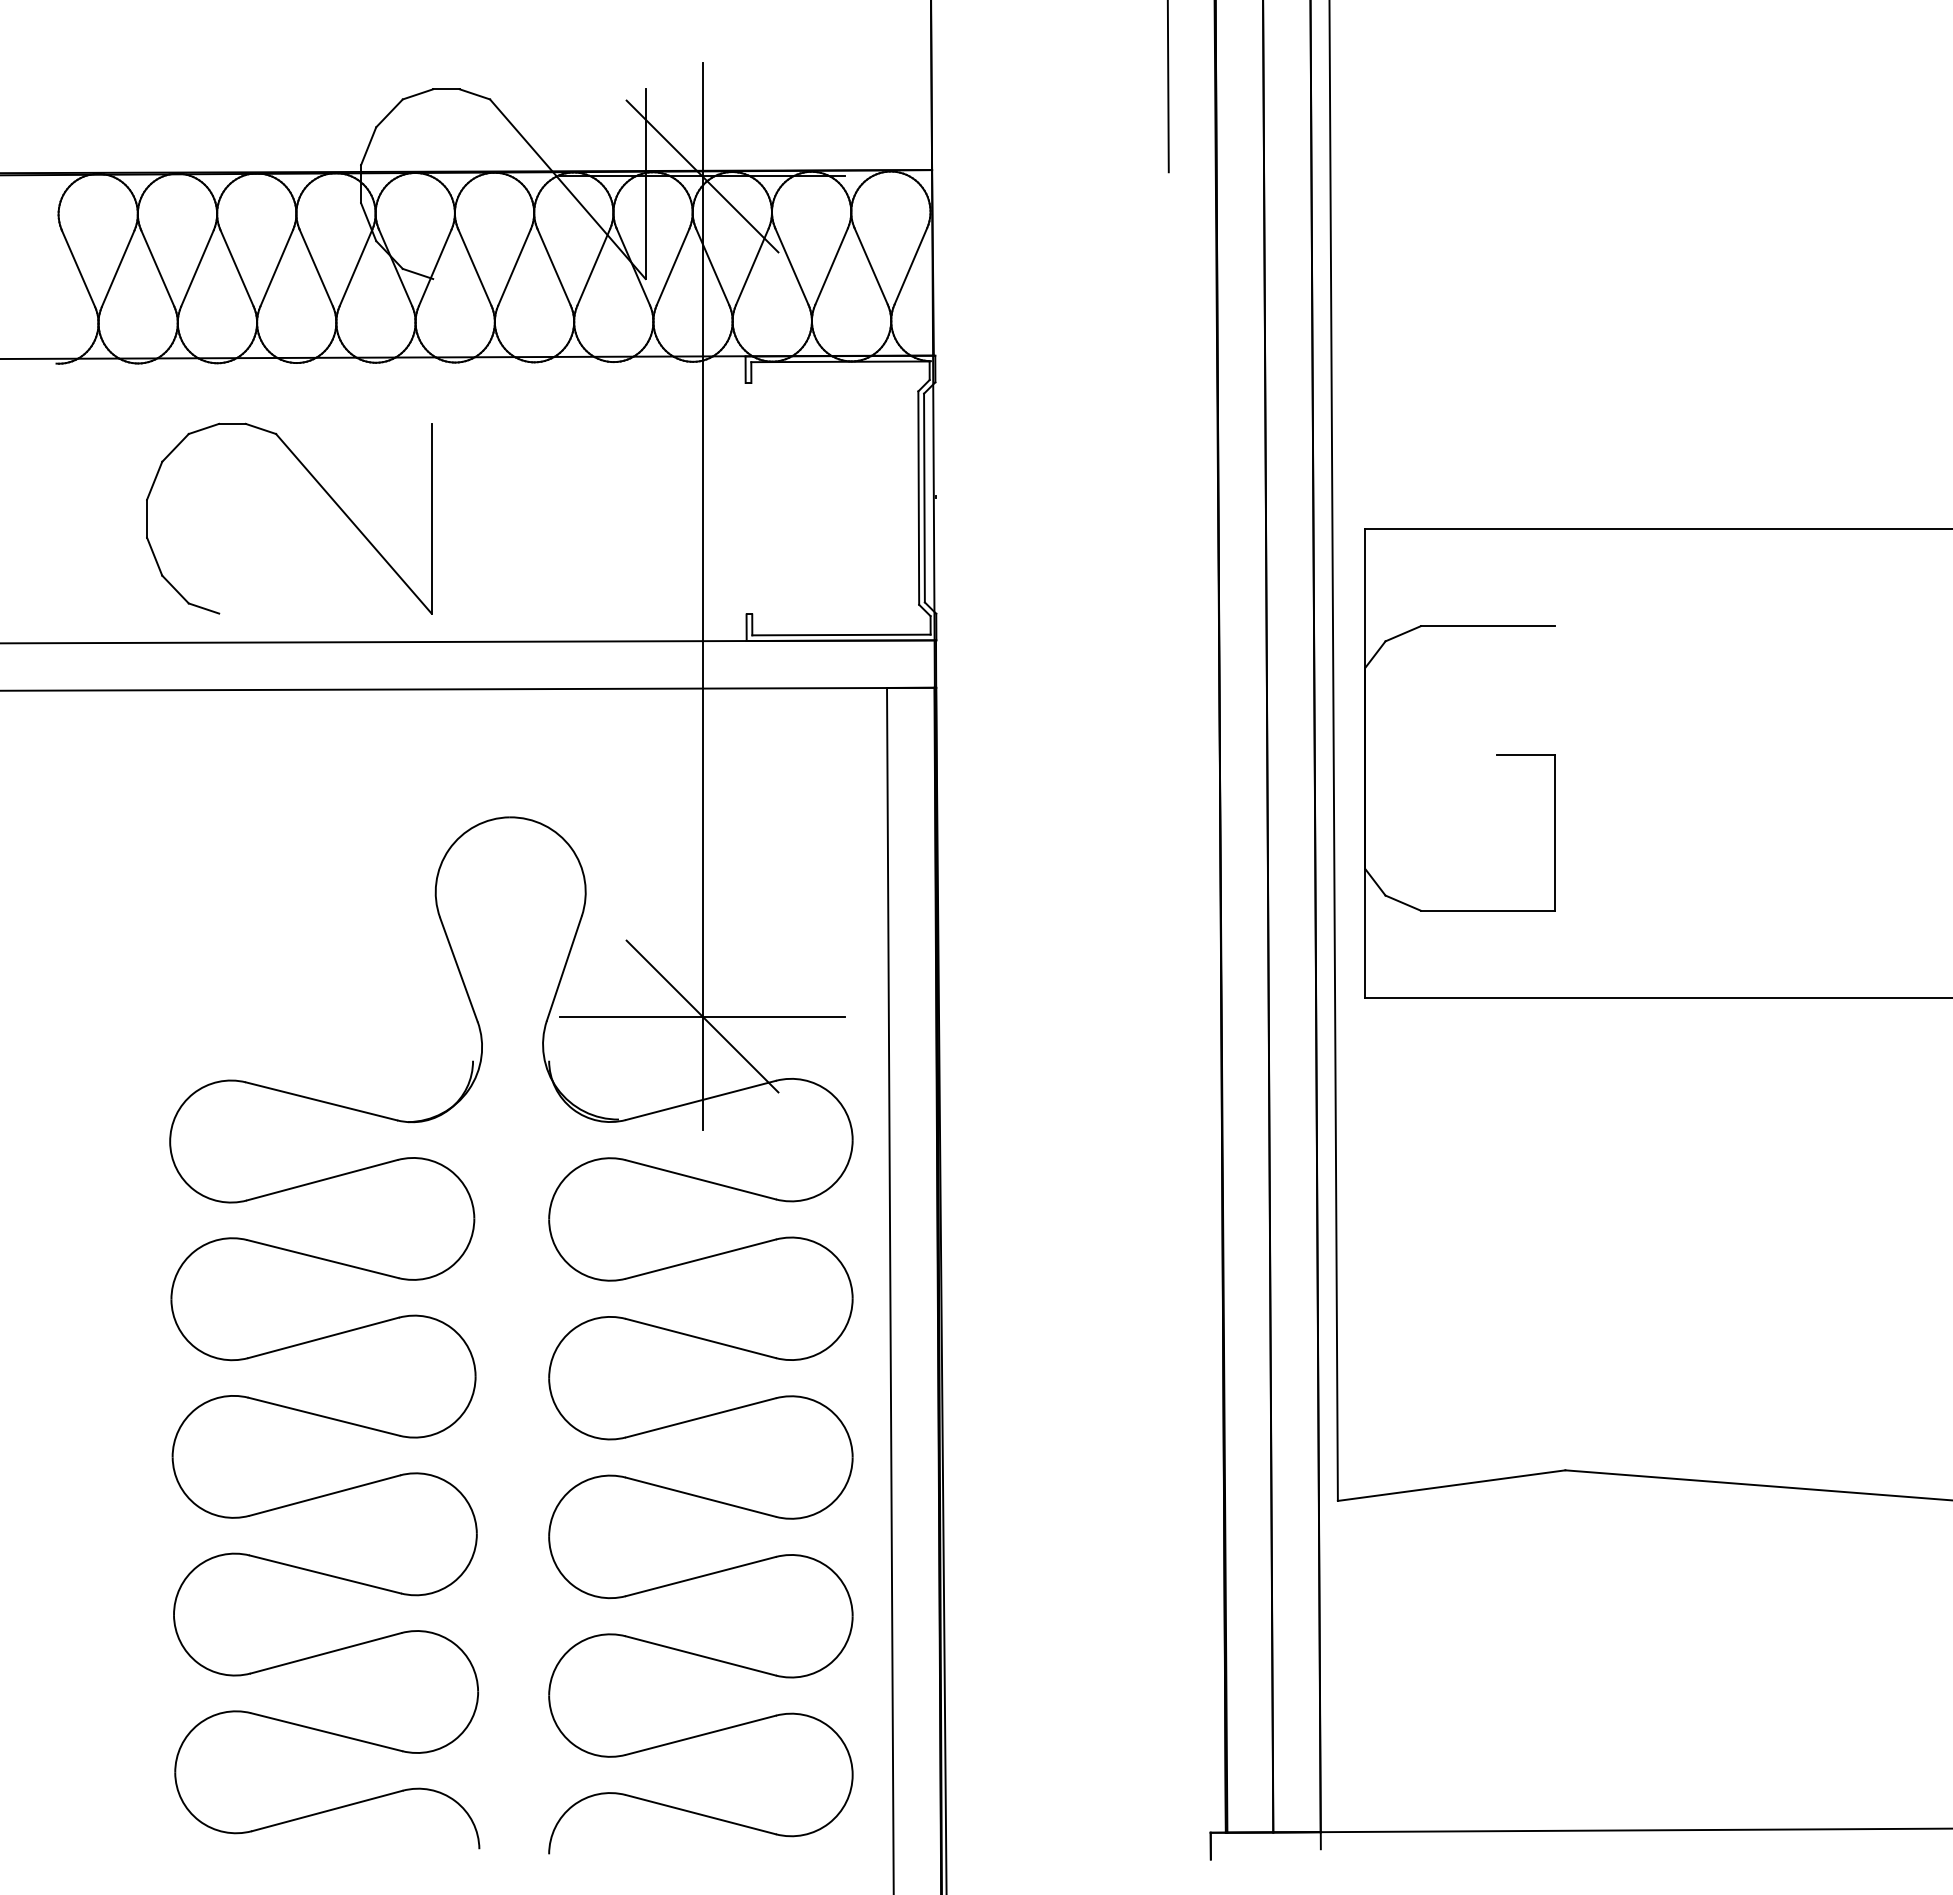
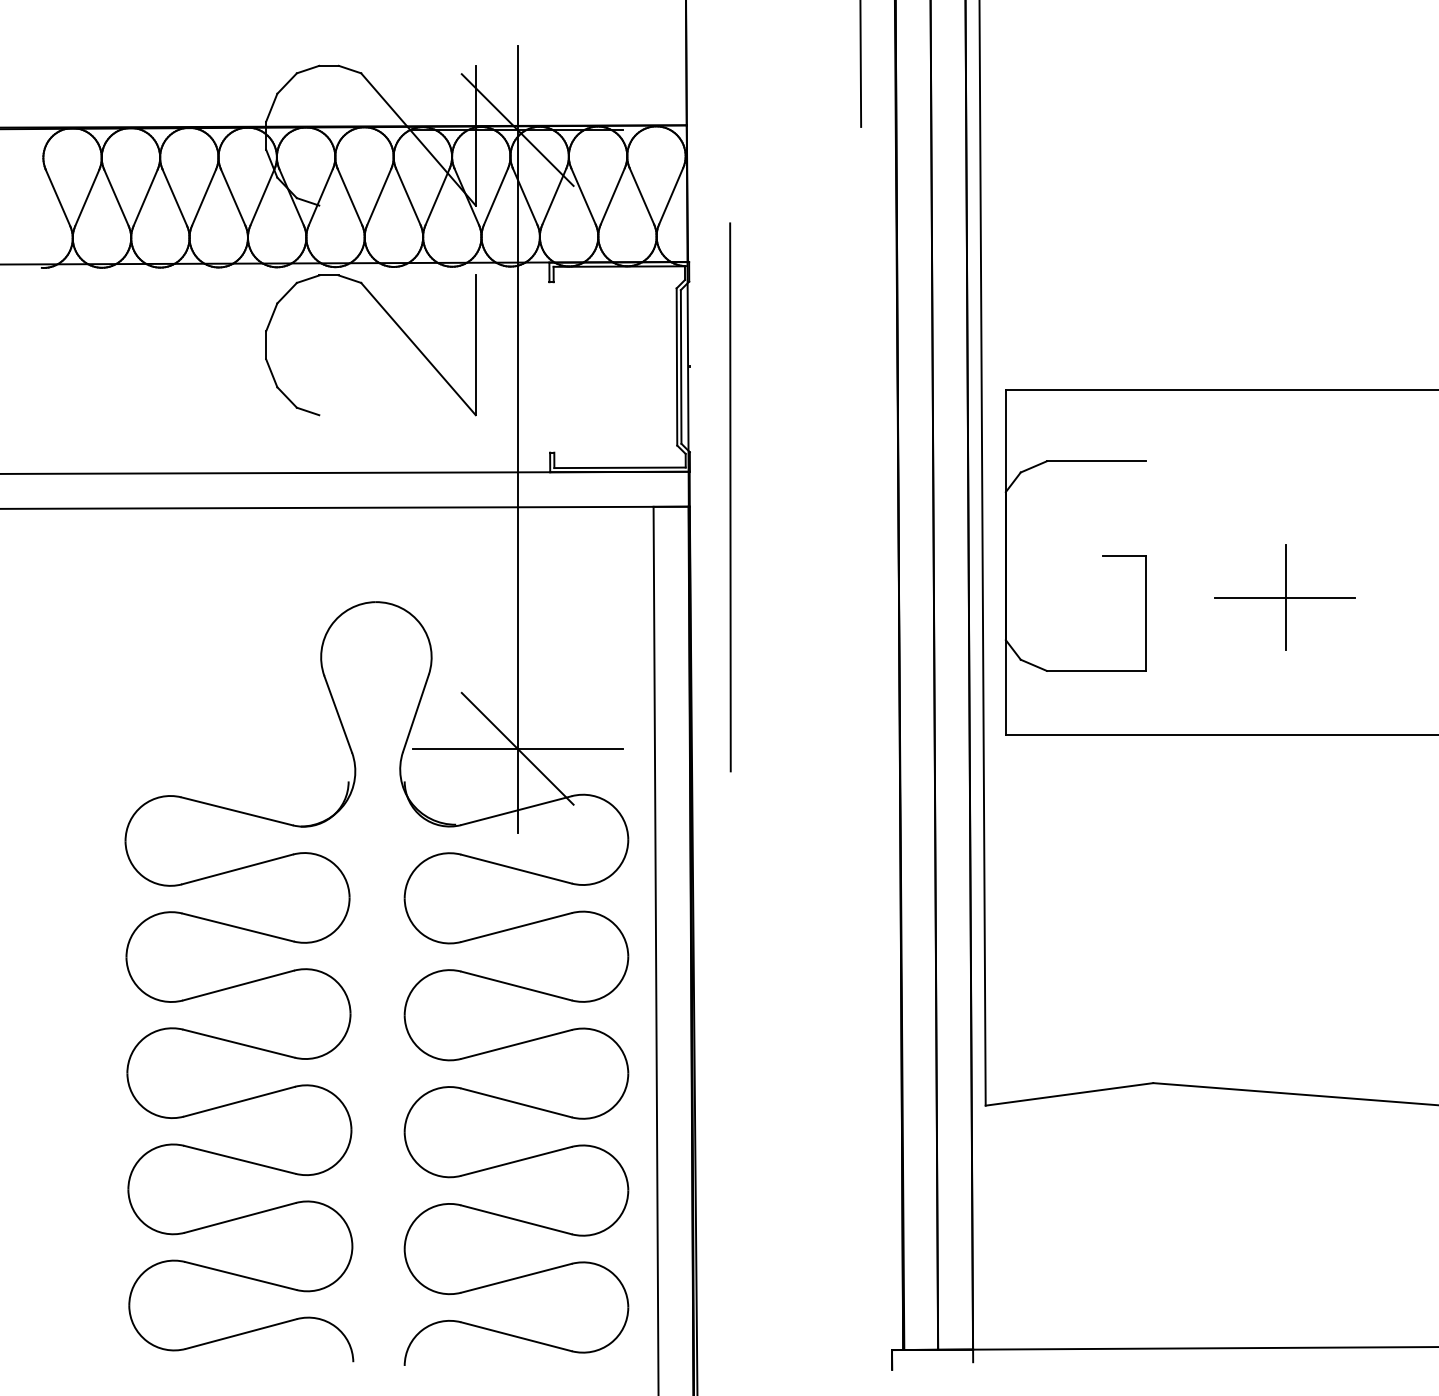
part: (322, 489) -> (395, 323), moved
line: (990, 675) -> (729, 497), added
part: (1744, 810) -> (1285, 597), added

